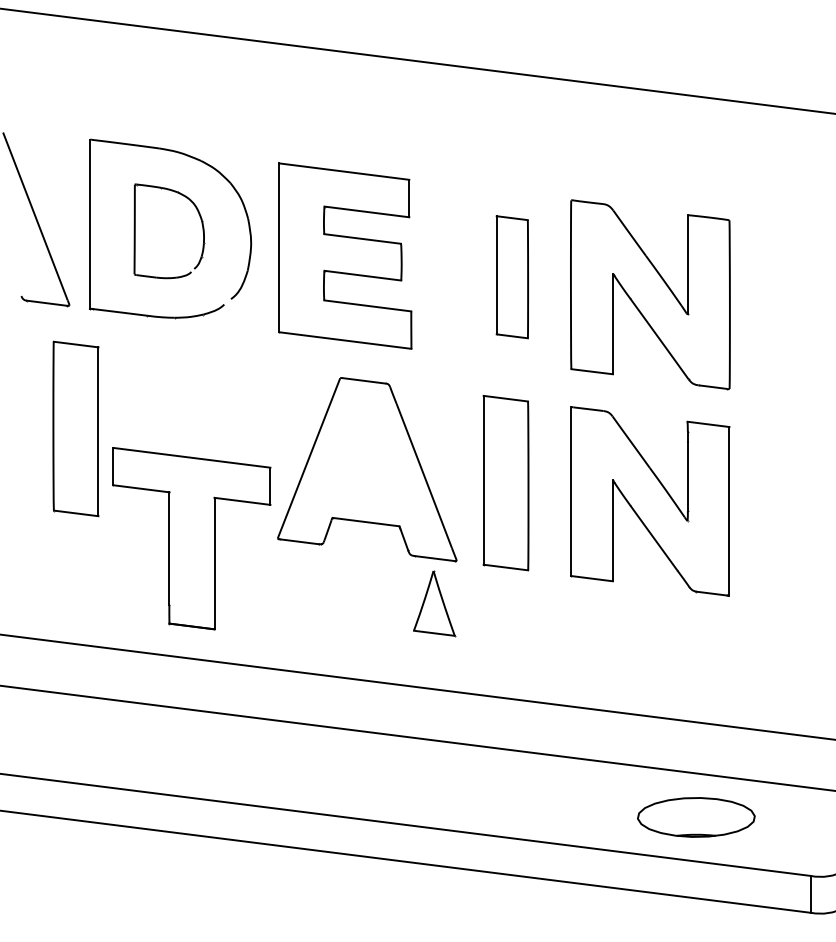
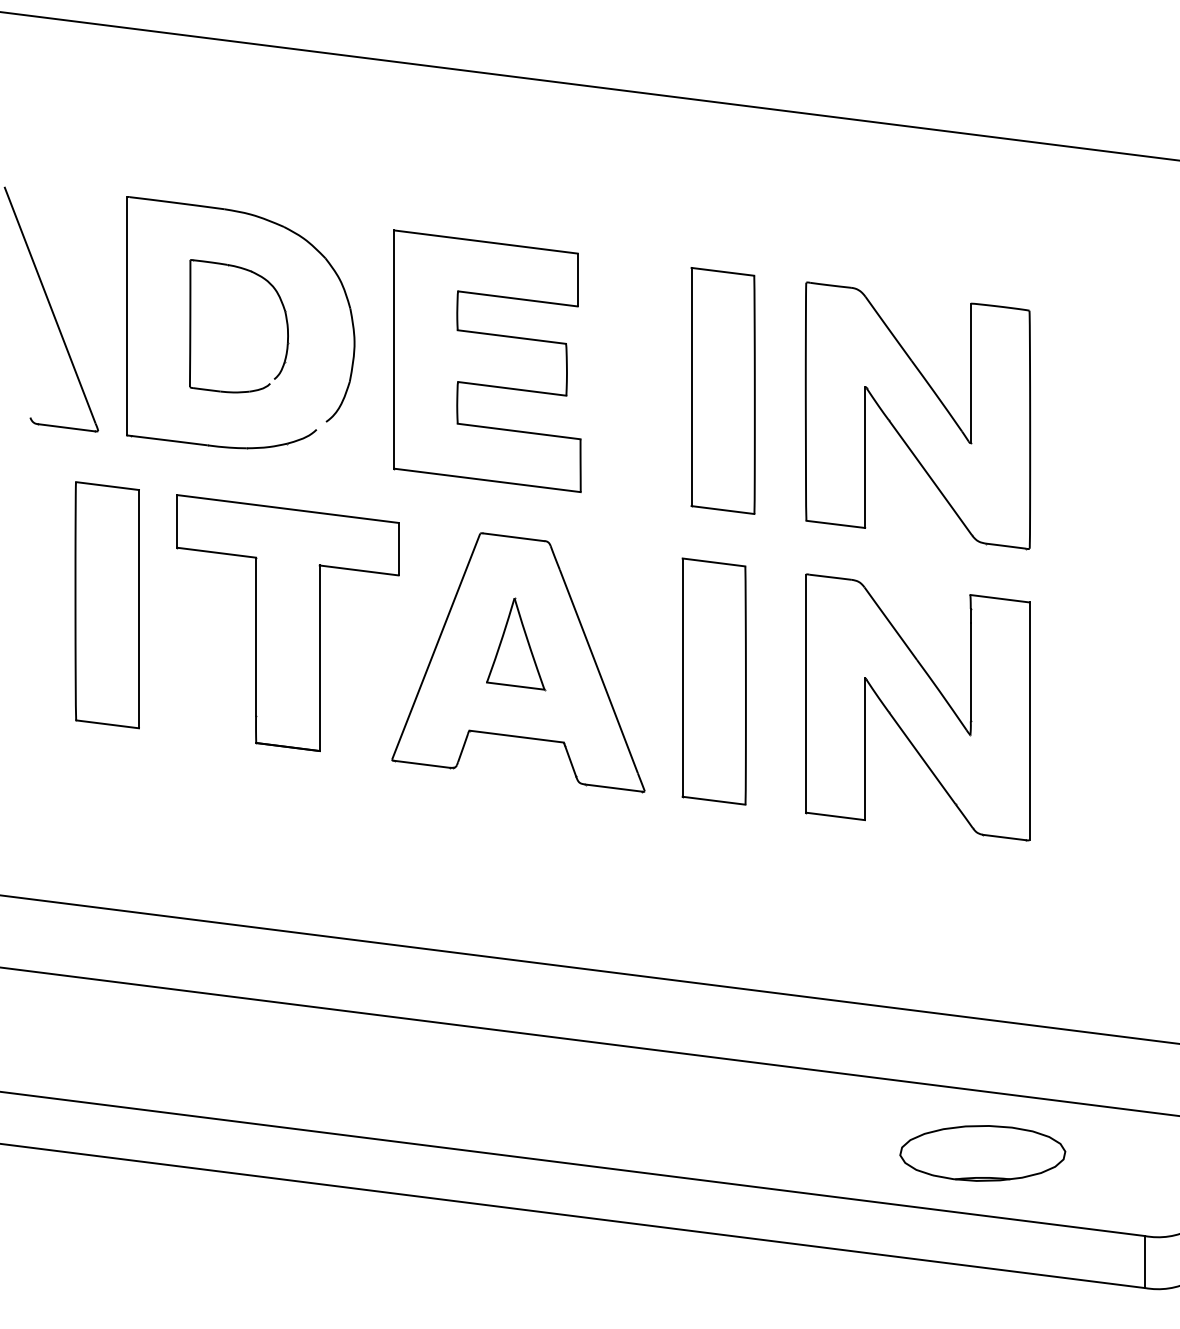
part: (512, 277) -> (723, 391), size x1.43
part: (191, 538) -> (287, 622), moved
part: (434, 603) -> (515, 644), moved

